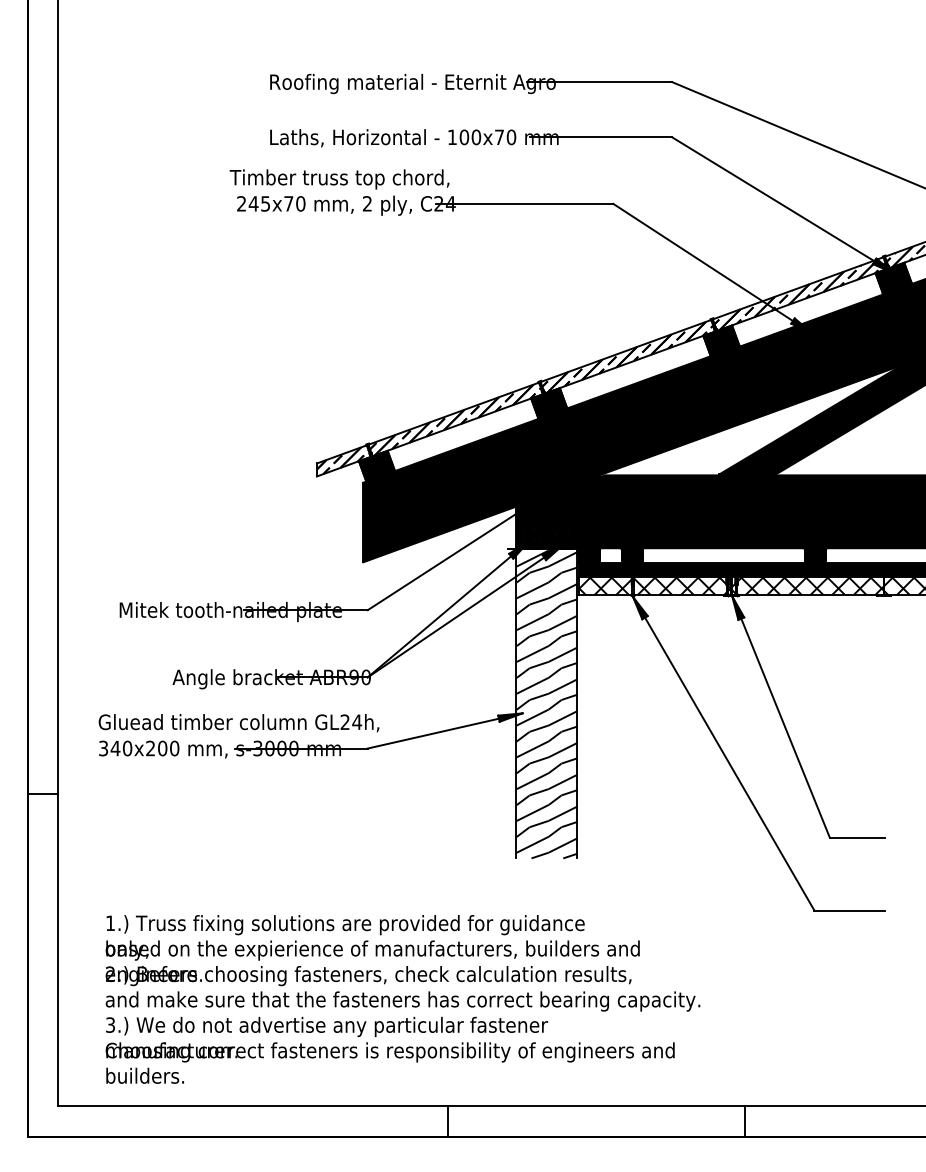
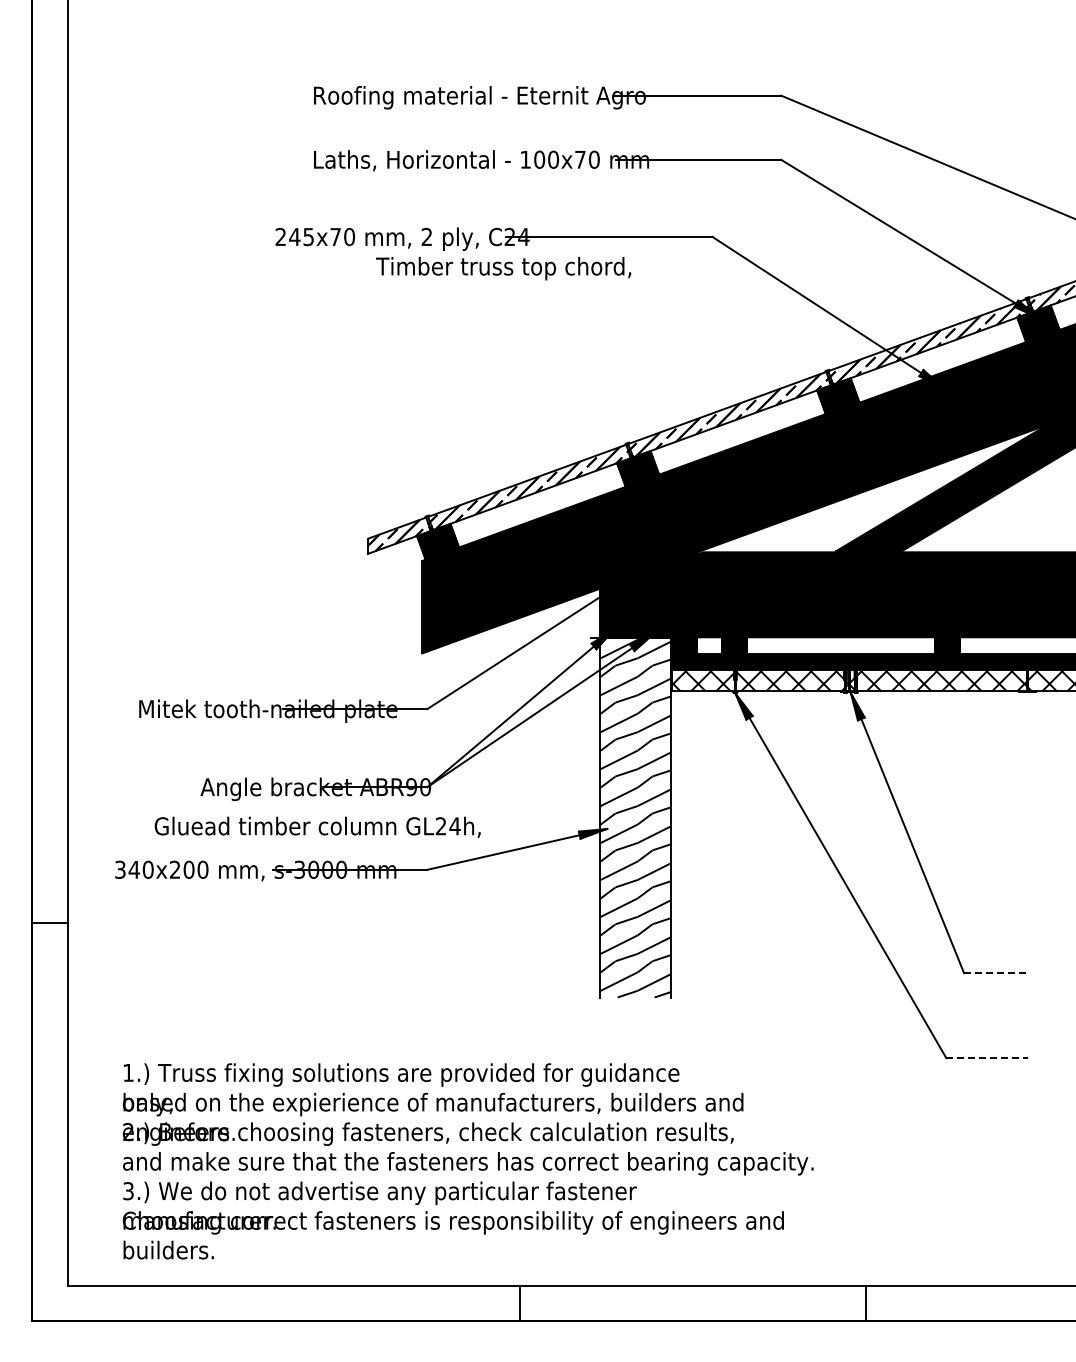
text: (339, 179) -> (503, 268), moved
text: (238, 722) -> (317, 826), moved
line: (857, 837) -> (996, 973), solid -> dashed
line: (849, 910) -> (987, 1058), solid -> dashed

